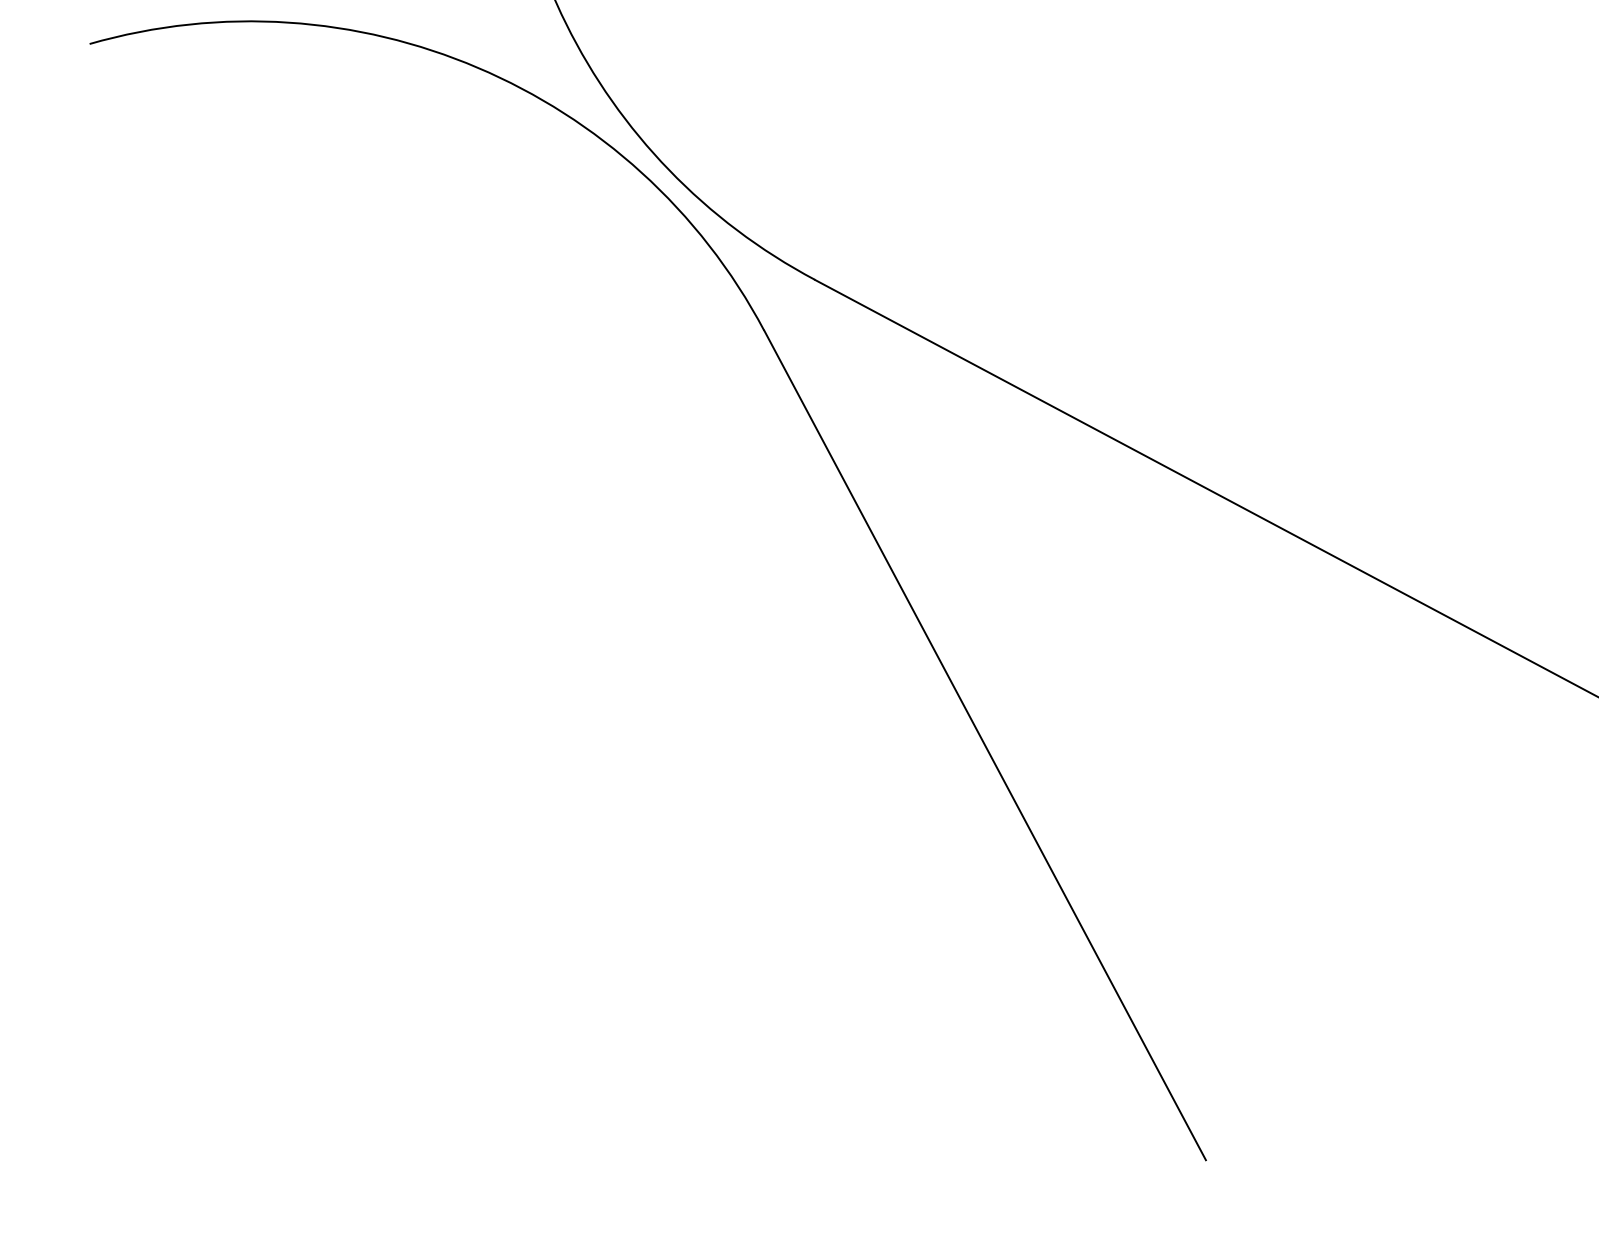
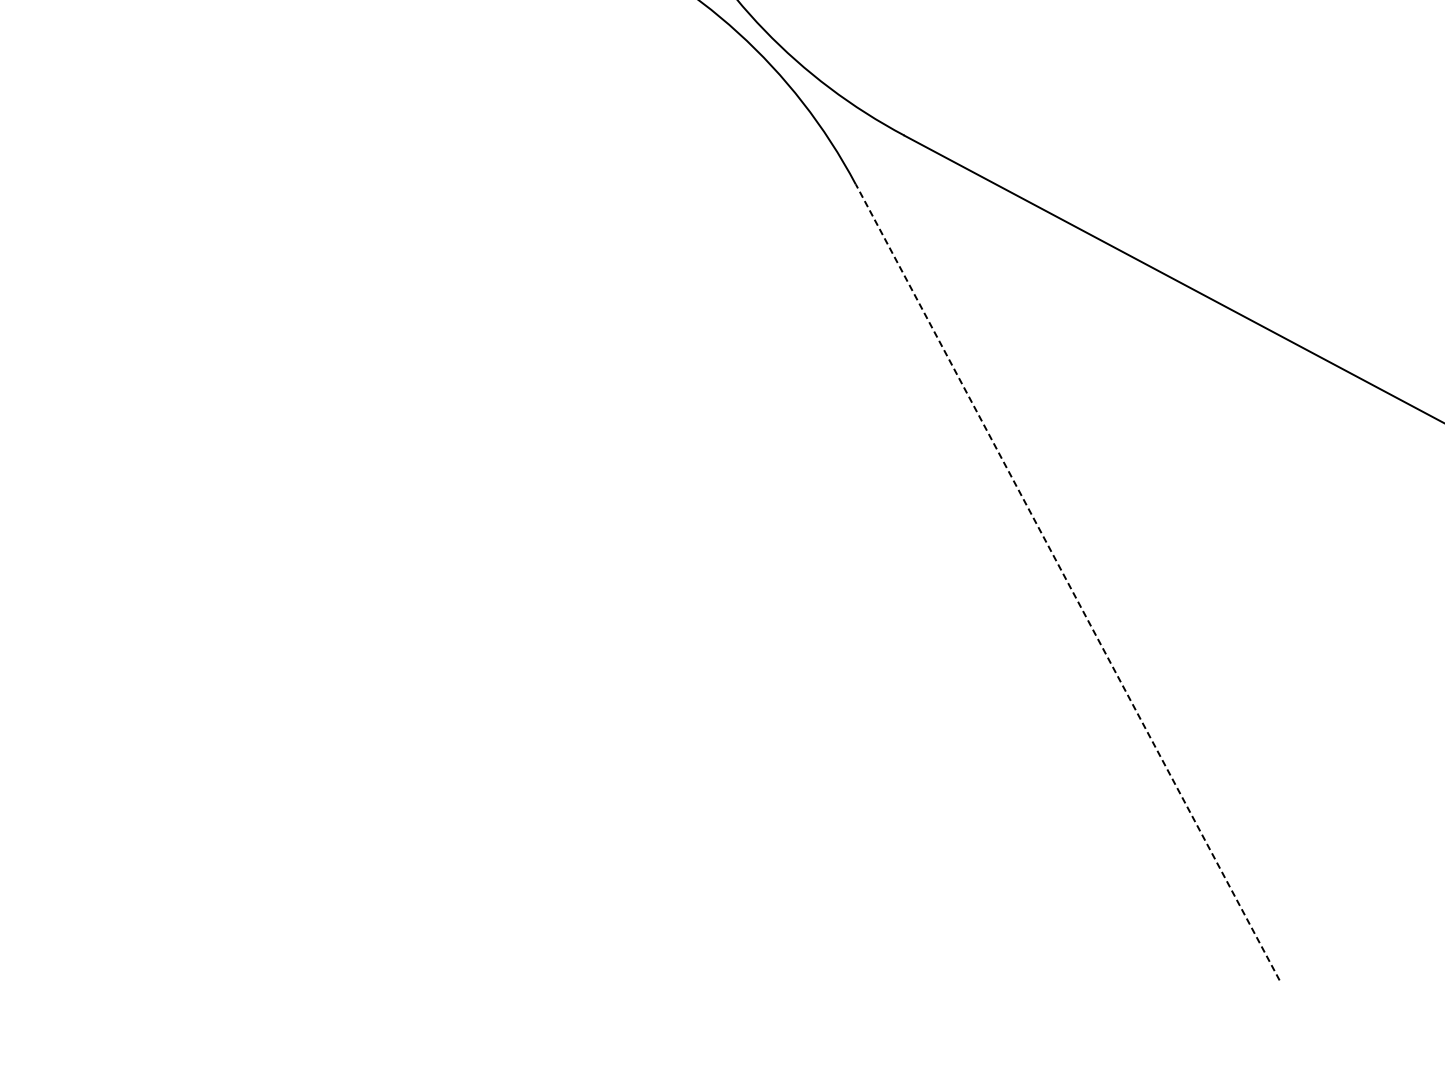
line: (985, 745) -> (1068, 582), solid -> dashed

